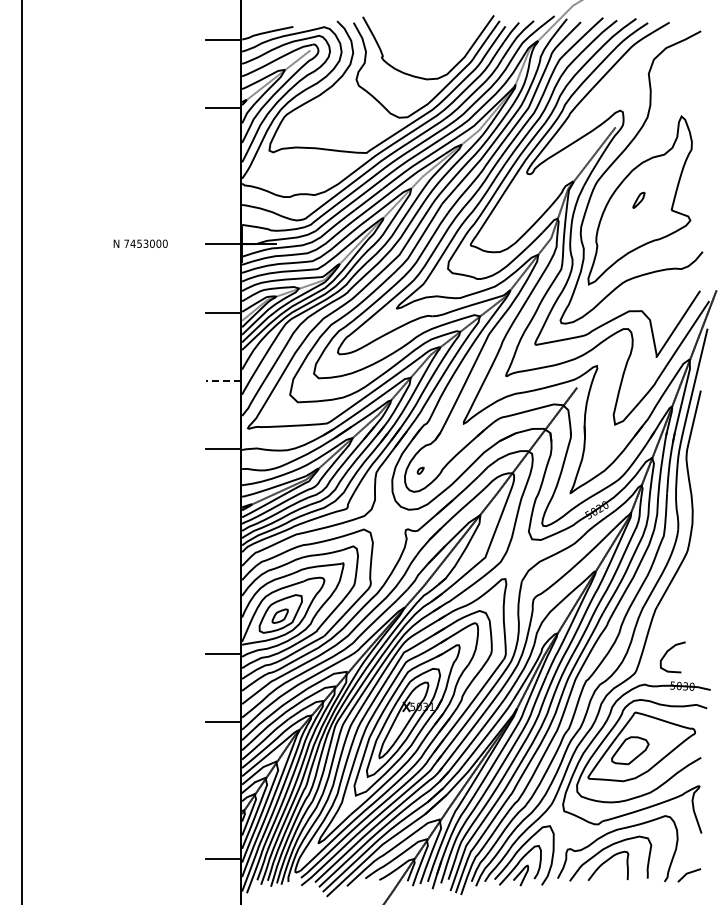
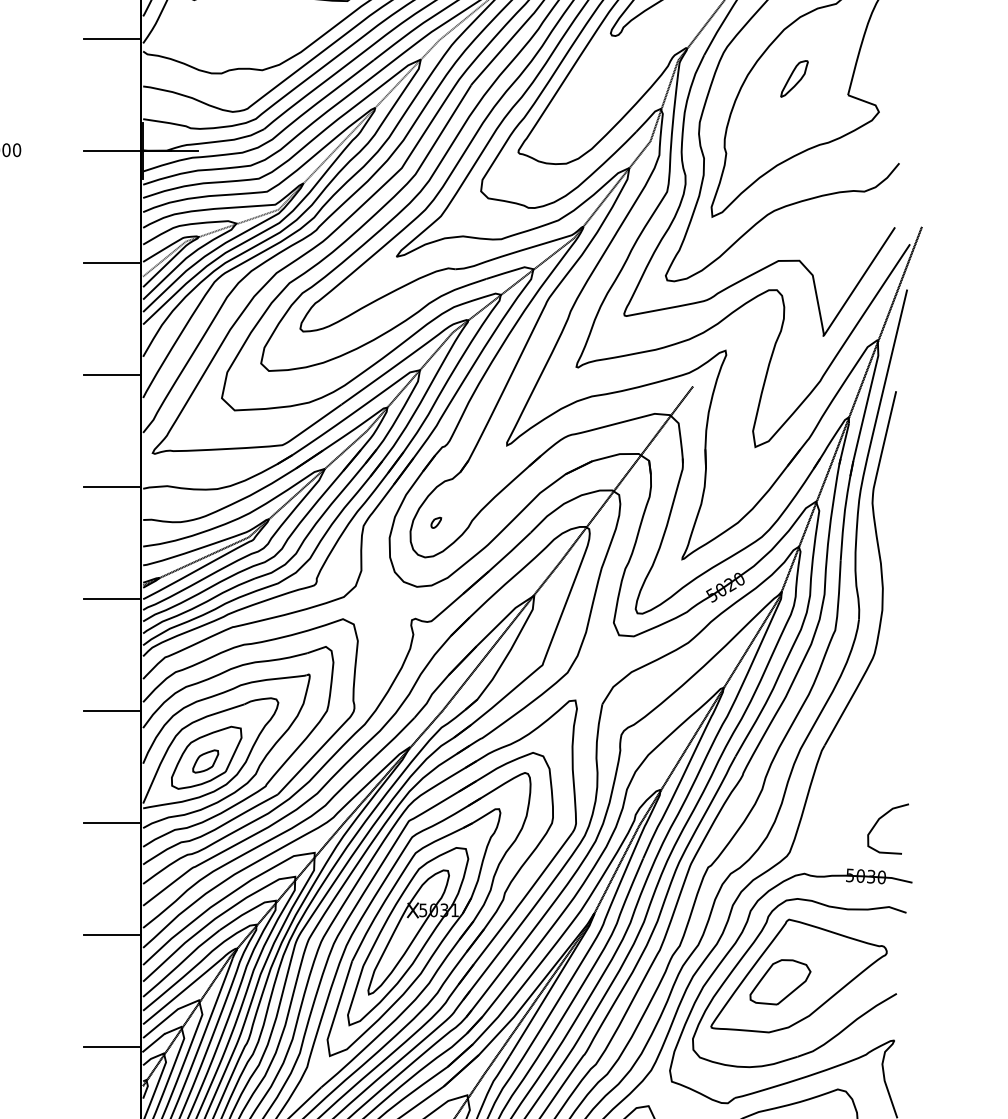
line: (223, 176) -> (112, 39), added
part: (638, 200) -> (793, 79), size x1.43
line: (223, 380) -> (112, 374), dashed -> solid
line: (223, 517) -> (112, 599), added
line: (223, 585) -> (112, 711), added
curve: (667, 653) -> (879, 822), moved
line: (223, 790) -> (112, 1047), added

